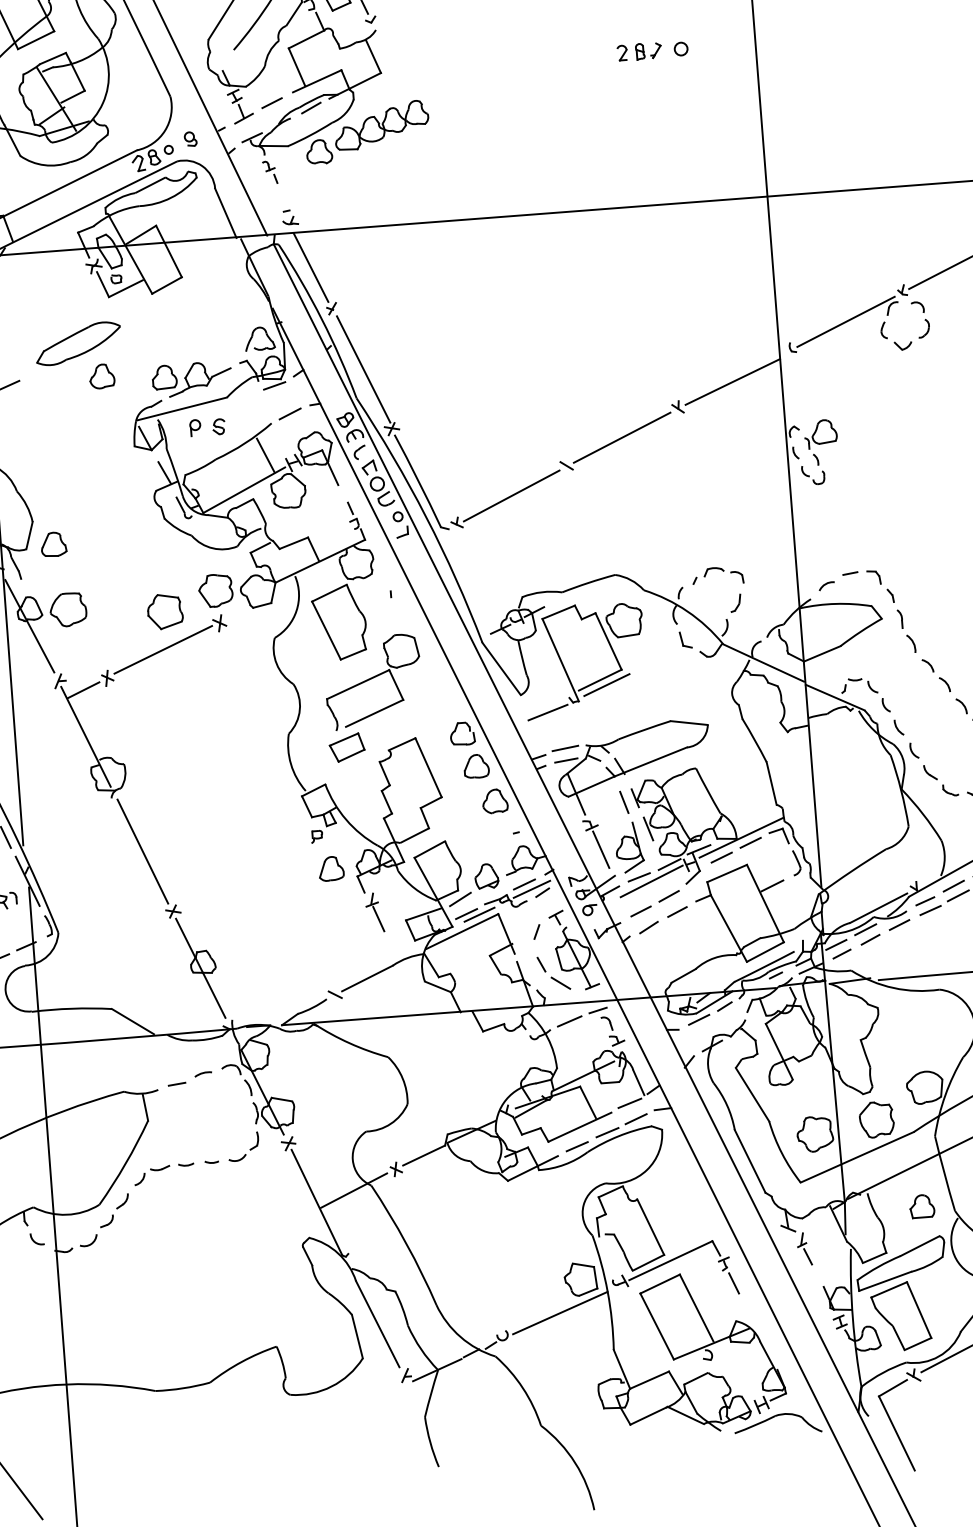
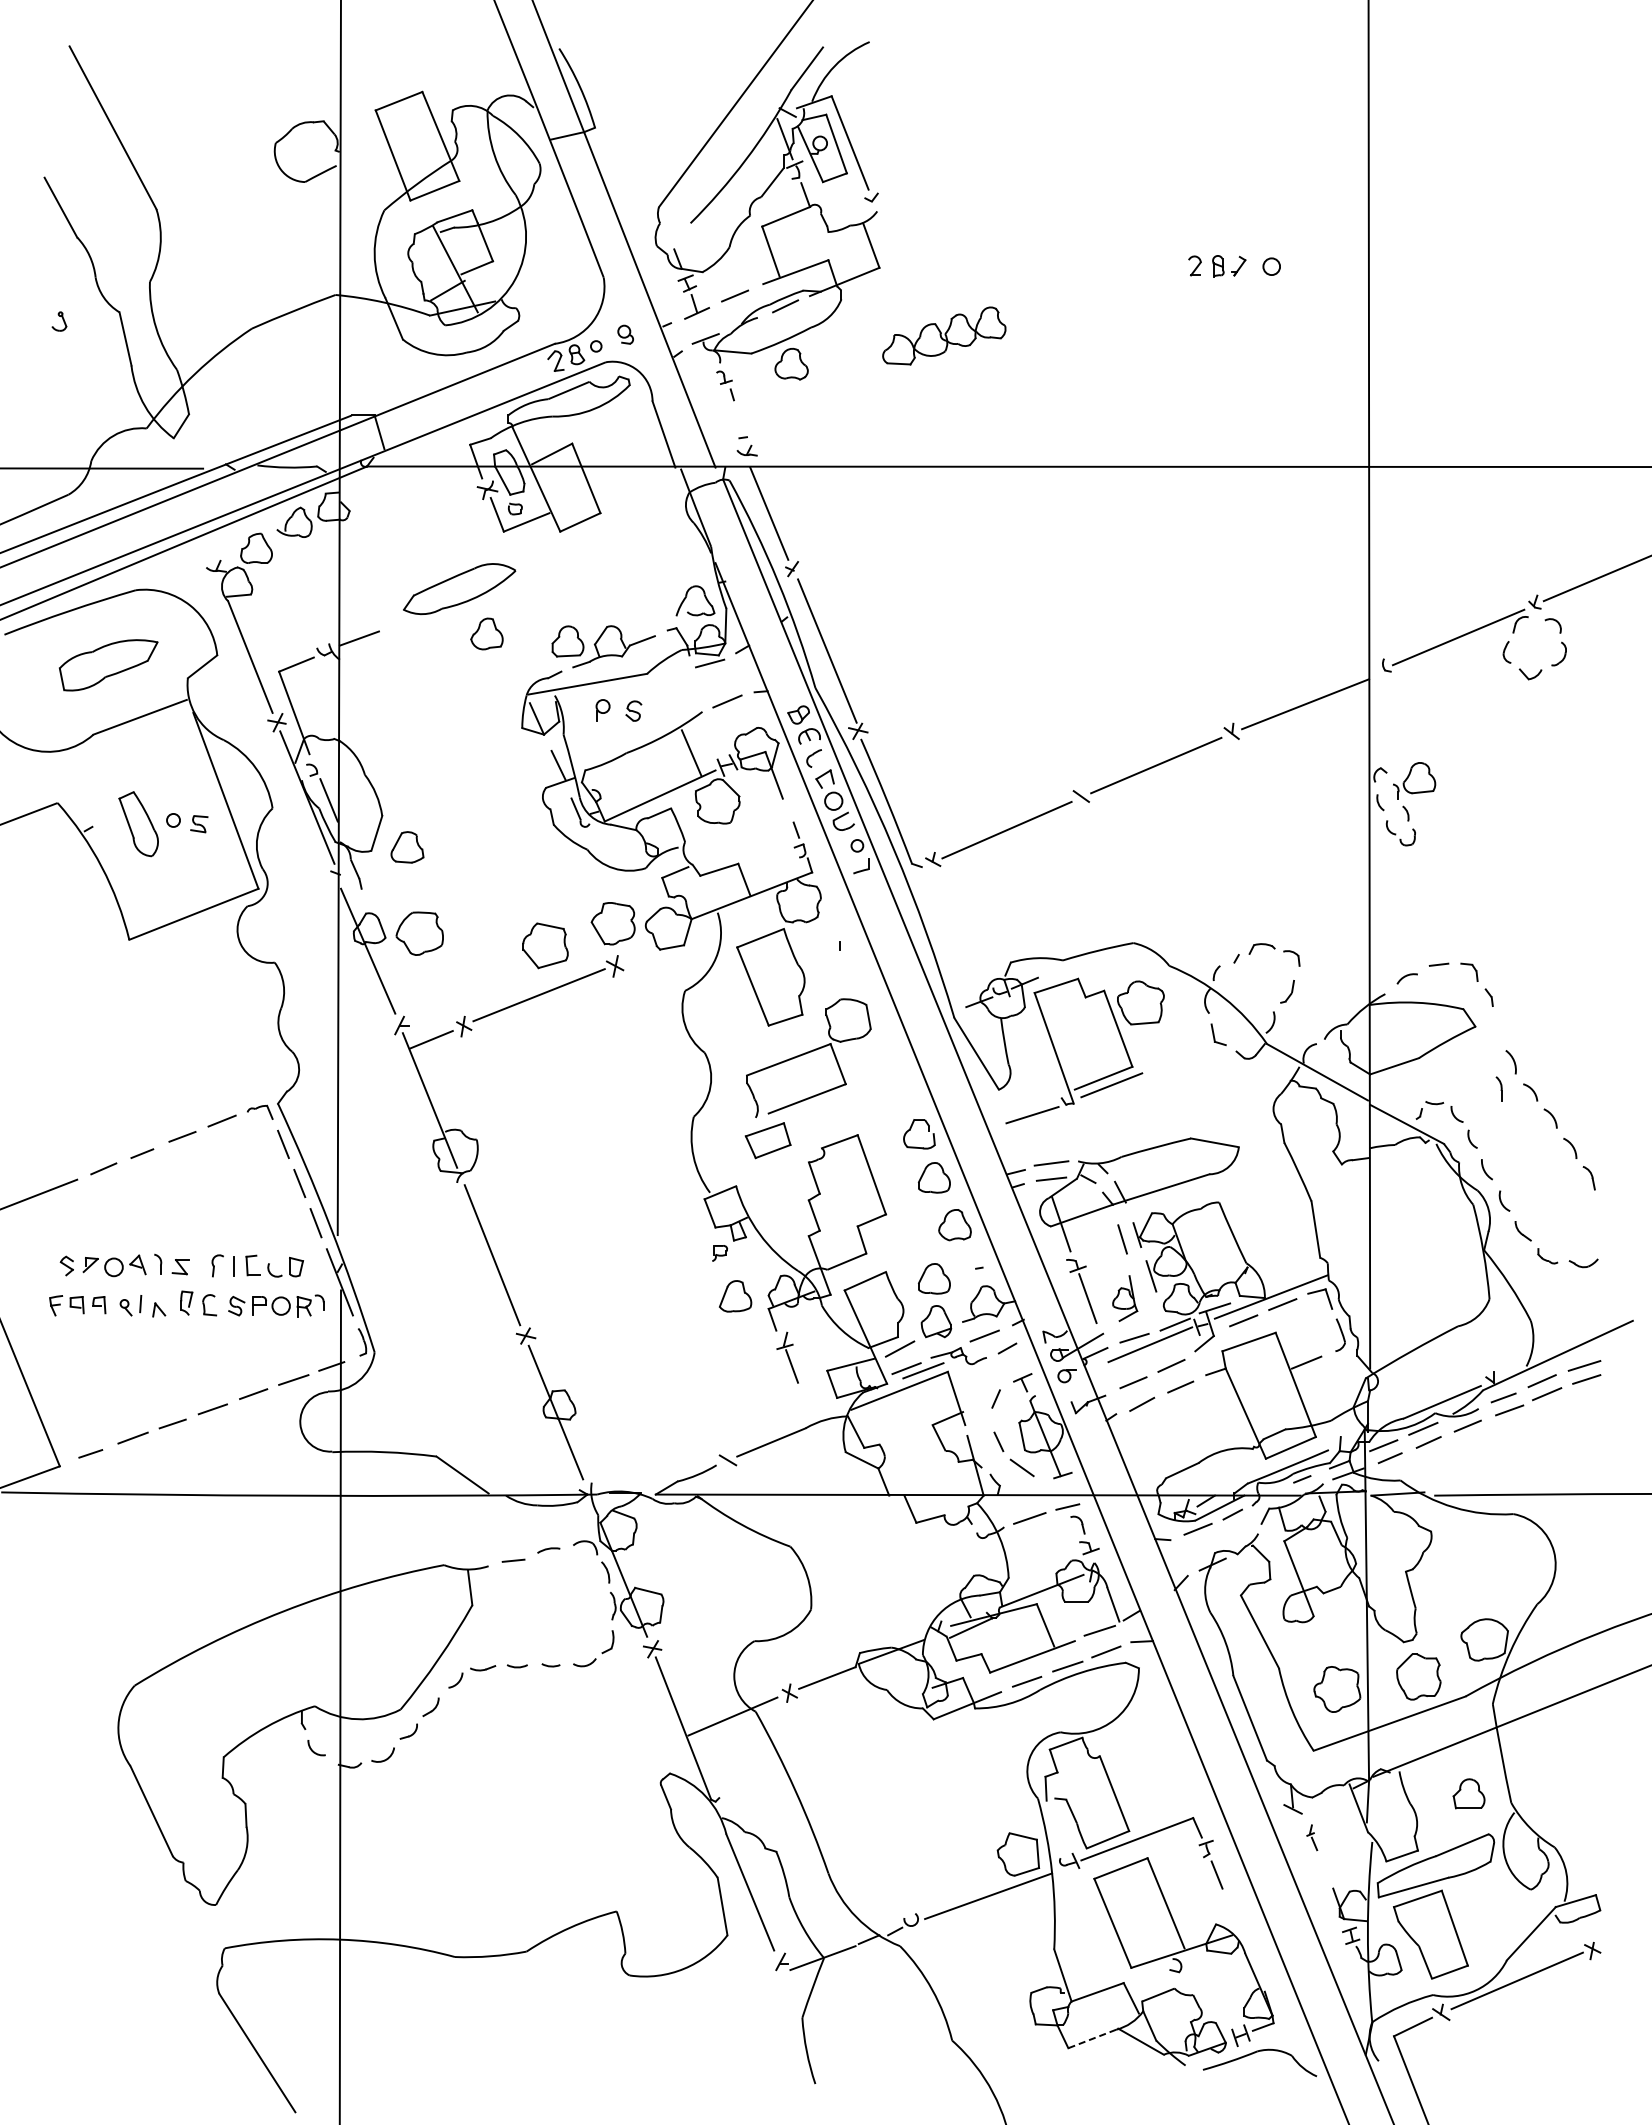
part: (381, 125) -> (944, 335), moved
part: (899, 618) -> (1498, 1088), moved
part: (482, 843) -> (934, 1278), added
part: (629, 847) -> (1125, 1298), size x0.7
line: (531, 888) -> (993, 1342), removed
part: (804, 1249) -> (1312, 1837), size x0.6
line: (648, 1415) -> (1092, 2038), solid -> dashed

